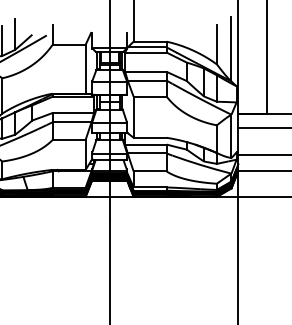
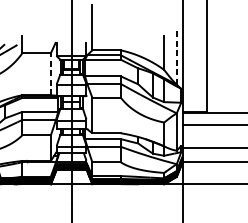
line: (231, 48) -> (176, 56), solid -> dashed
line: (85, 68) -> (50, 73), solid -> dashed

